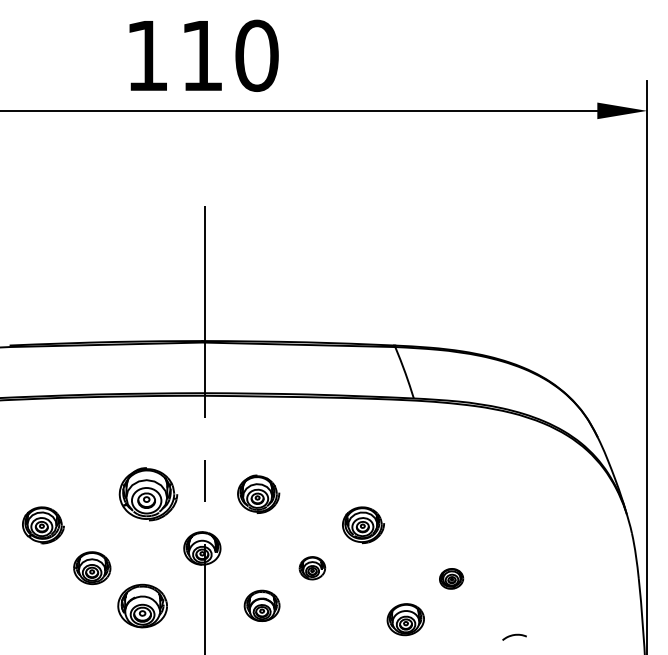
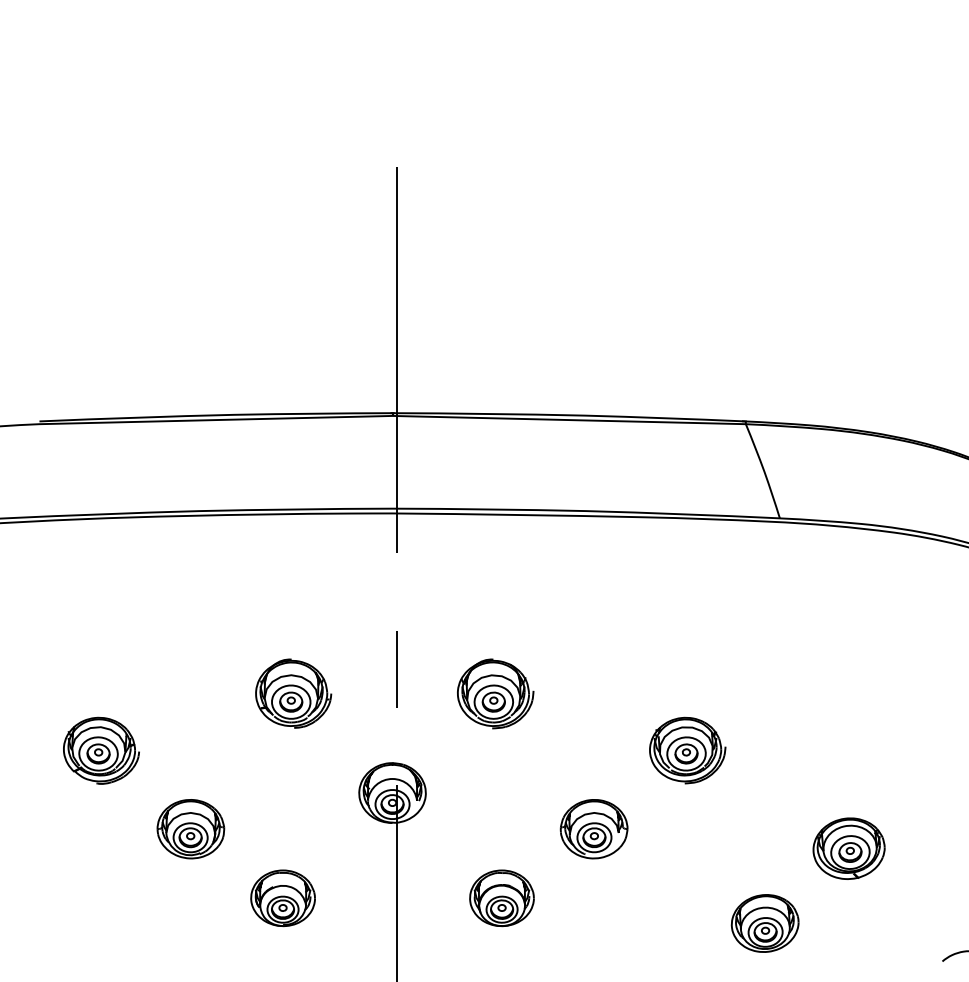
part: (147, 493) -> (292, 692), size x0.71
part: (312, 568) -> (594, 829), size x1.43
part: (451, 578) -> (848, 848), size x1.67
part: (142, 605) -> (282, 897), size x0.71

